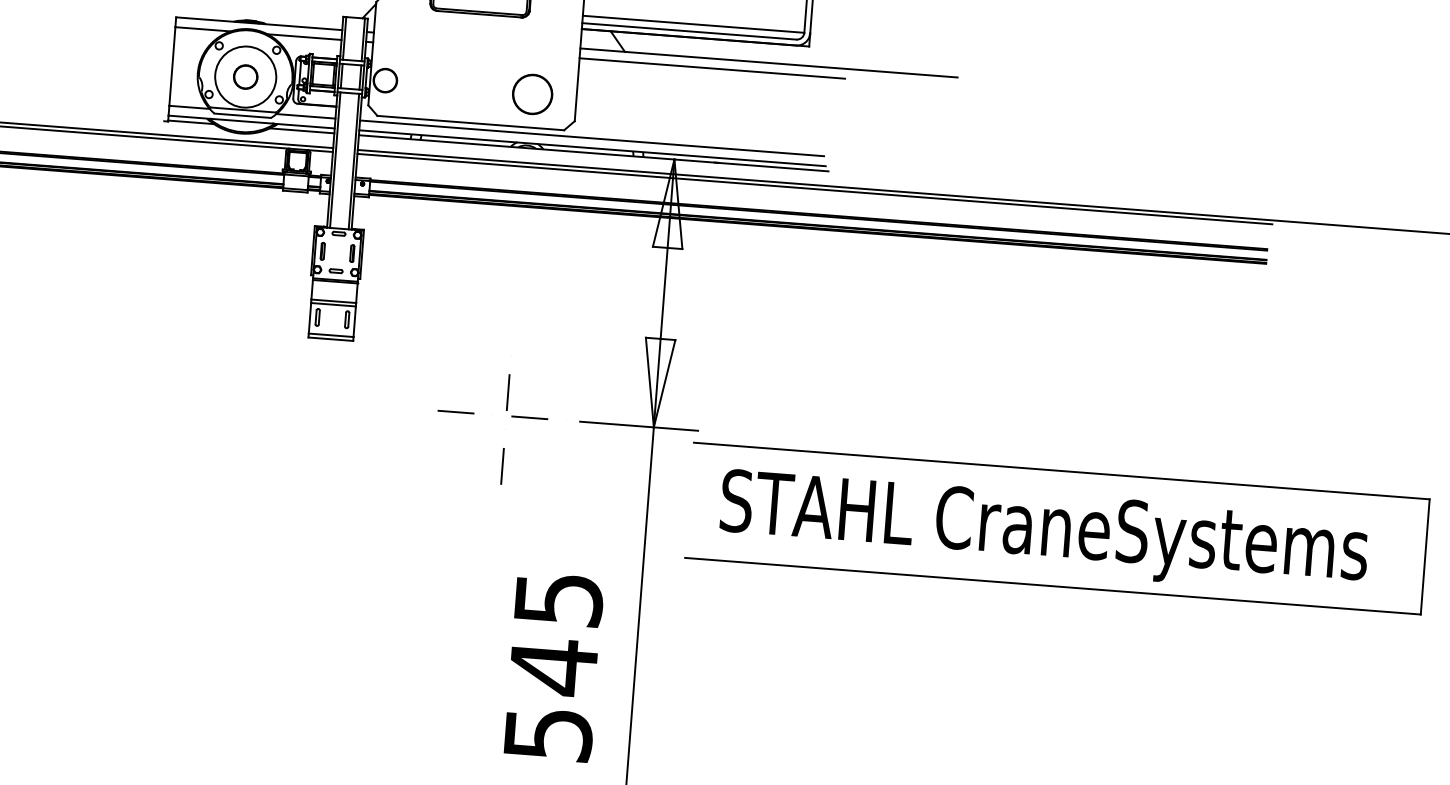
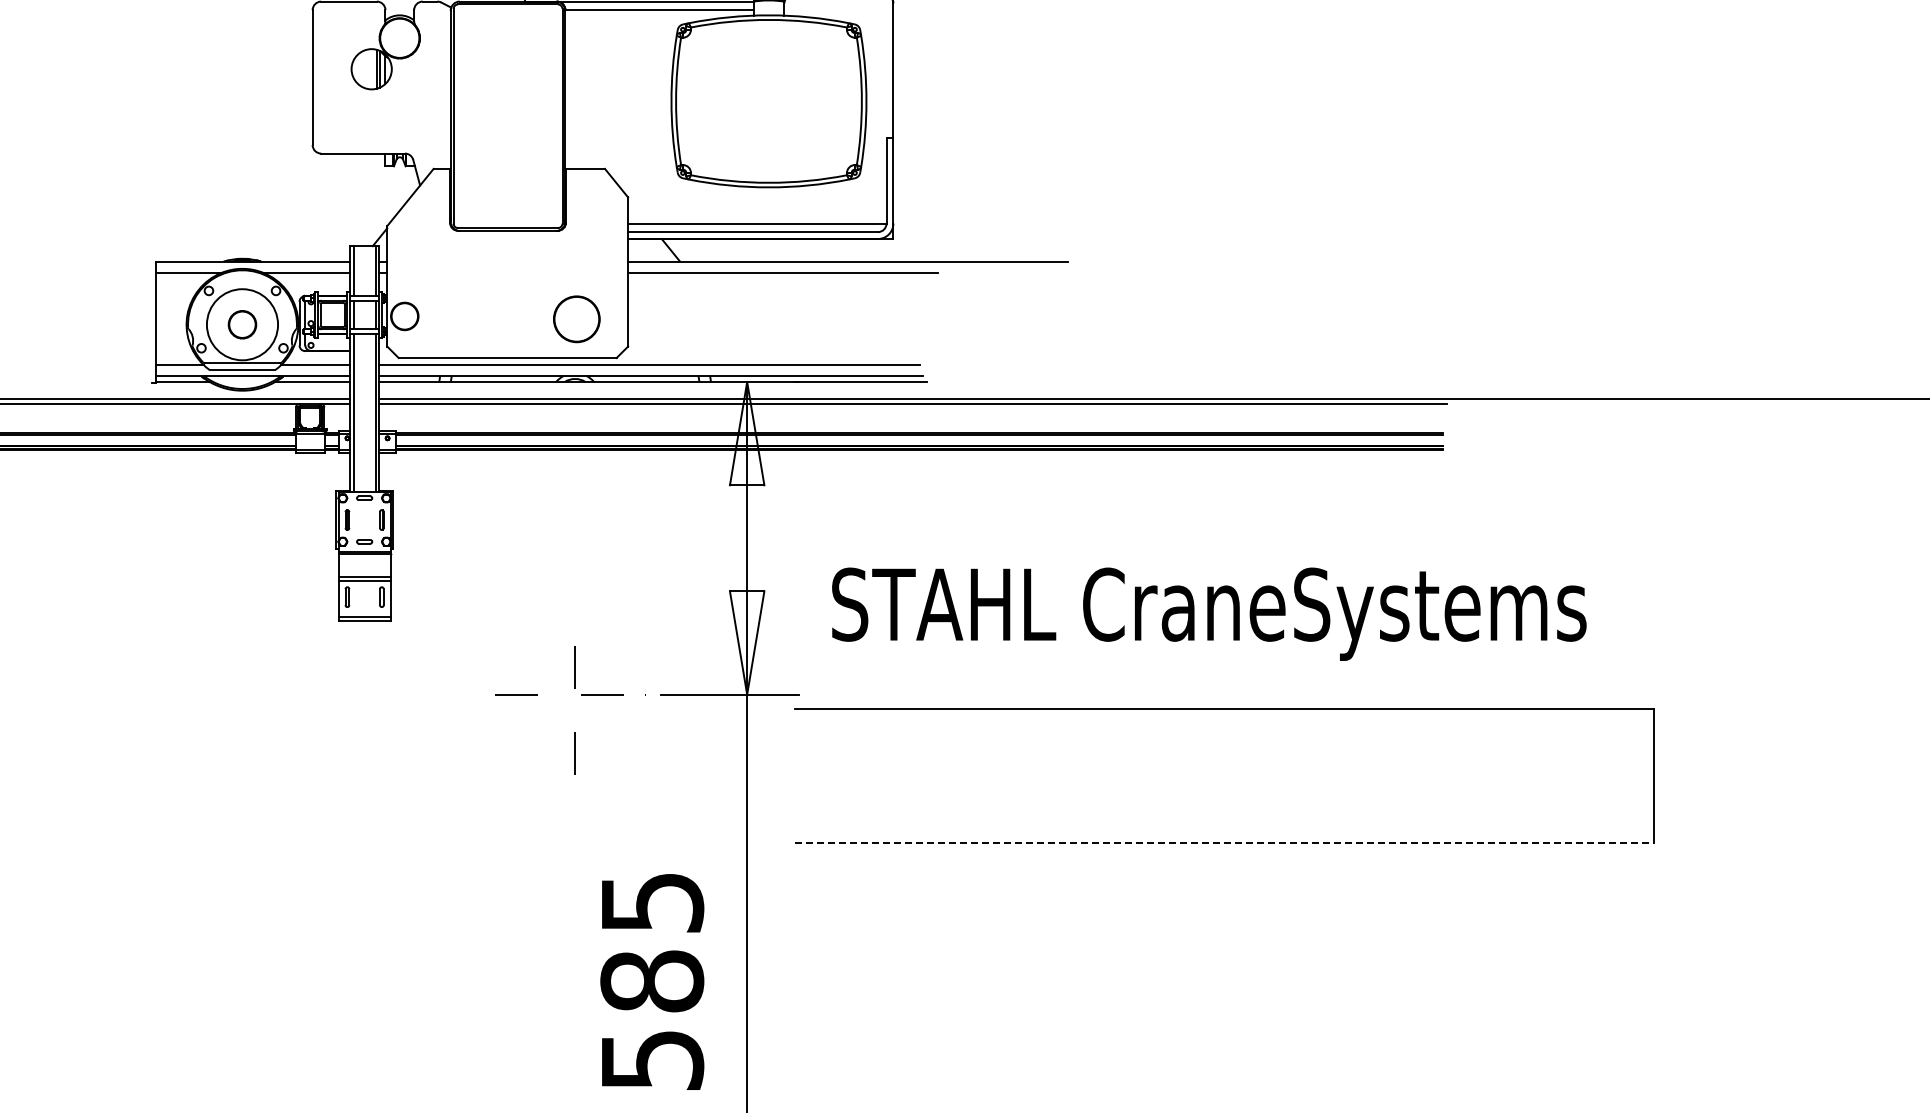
text: (1044, 532) -> (1209, 613), moved
line: (1053, 586) -> (1224, 843), solid -> dashed
text: (553, 666) -> (652, 981), 545 -> 585

